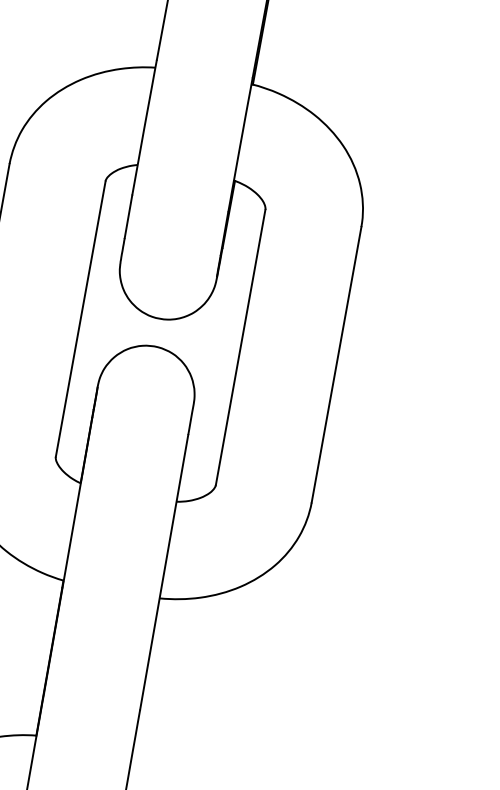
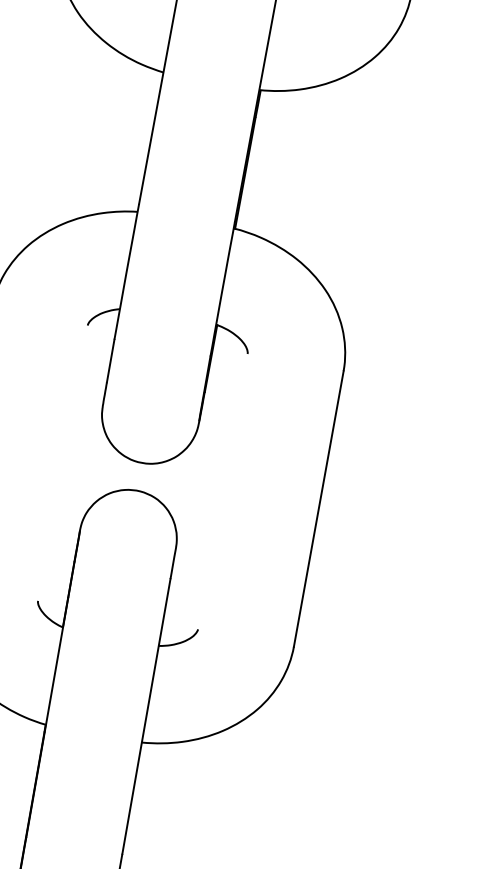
line: (80, 318) -> (62, 462), removed
line: (240, 347) -> (222, 491), removed

